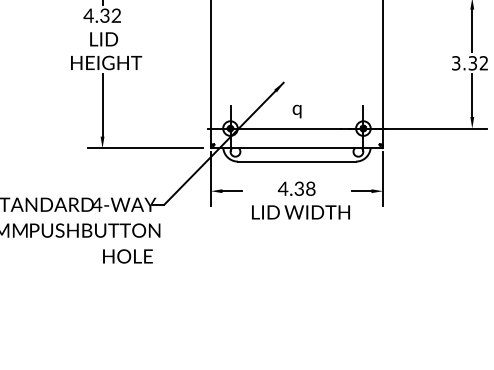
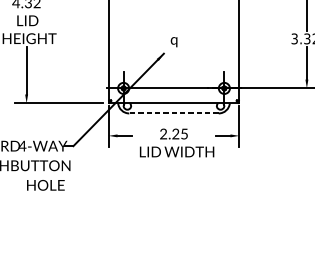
text: (296, 111) -> (173, 42), moved
line: (296, 161) -> (173, 113), solid -> dashed
text: (296, 188) -> (173, 133), 4.38 -> 2.25

